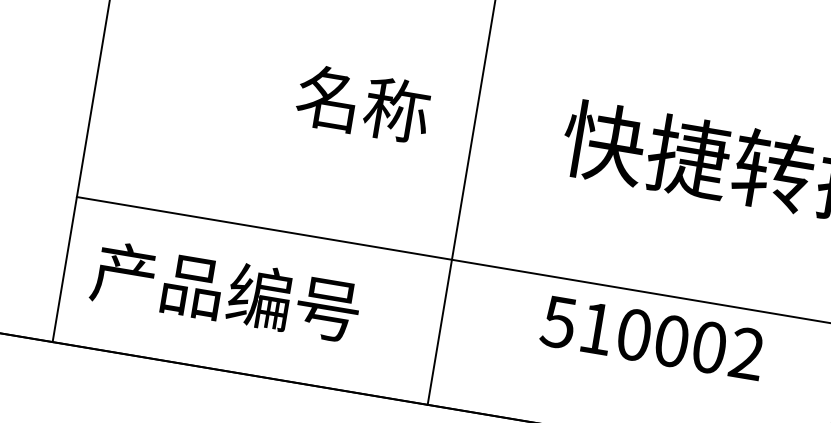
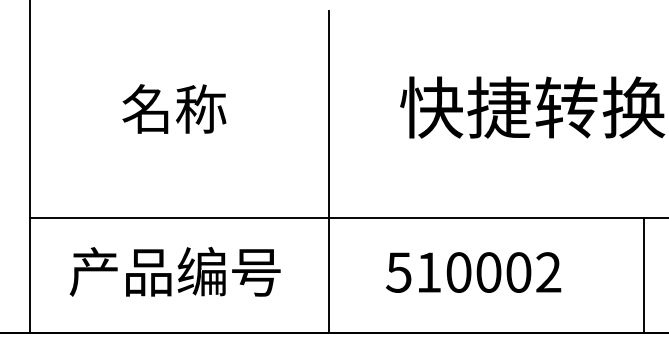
text: (363, 103) -> (174, 108), moved
text: (225, 290) -> (174, 271), moved
text: (652, 337) -> (473, 272), moved

